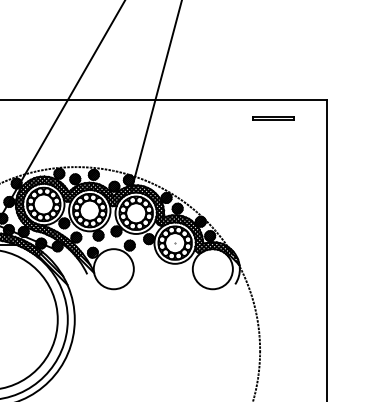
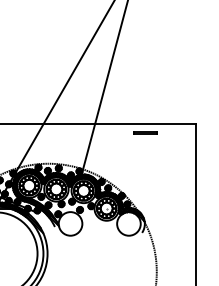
line: (273, 117) -> (145, 132), moved

